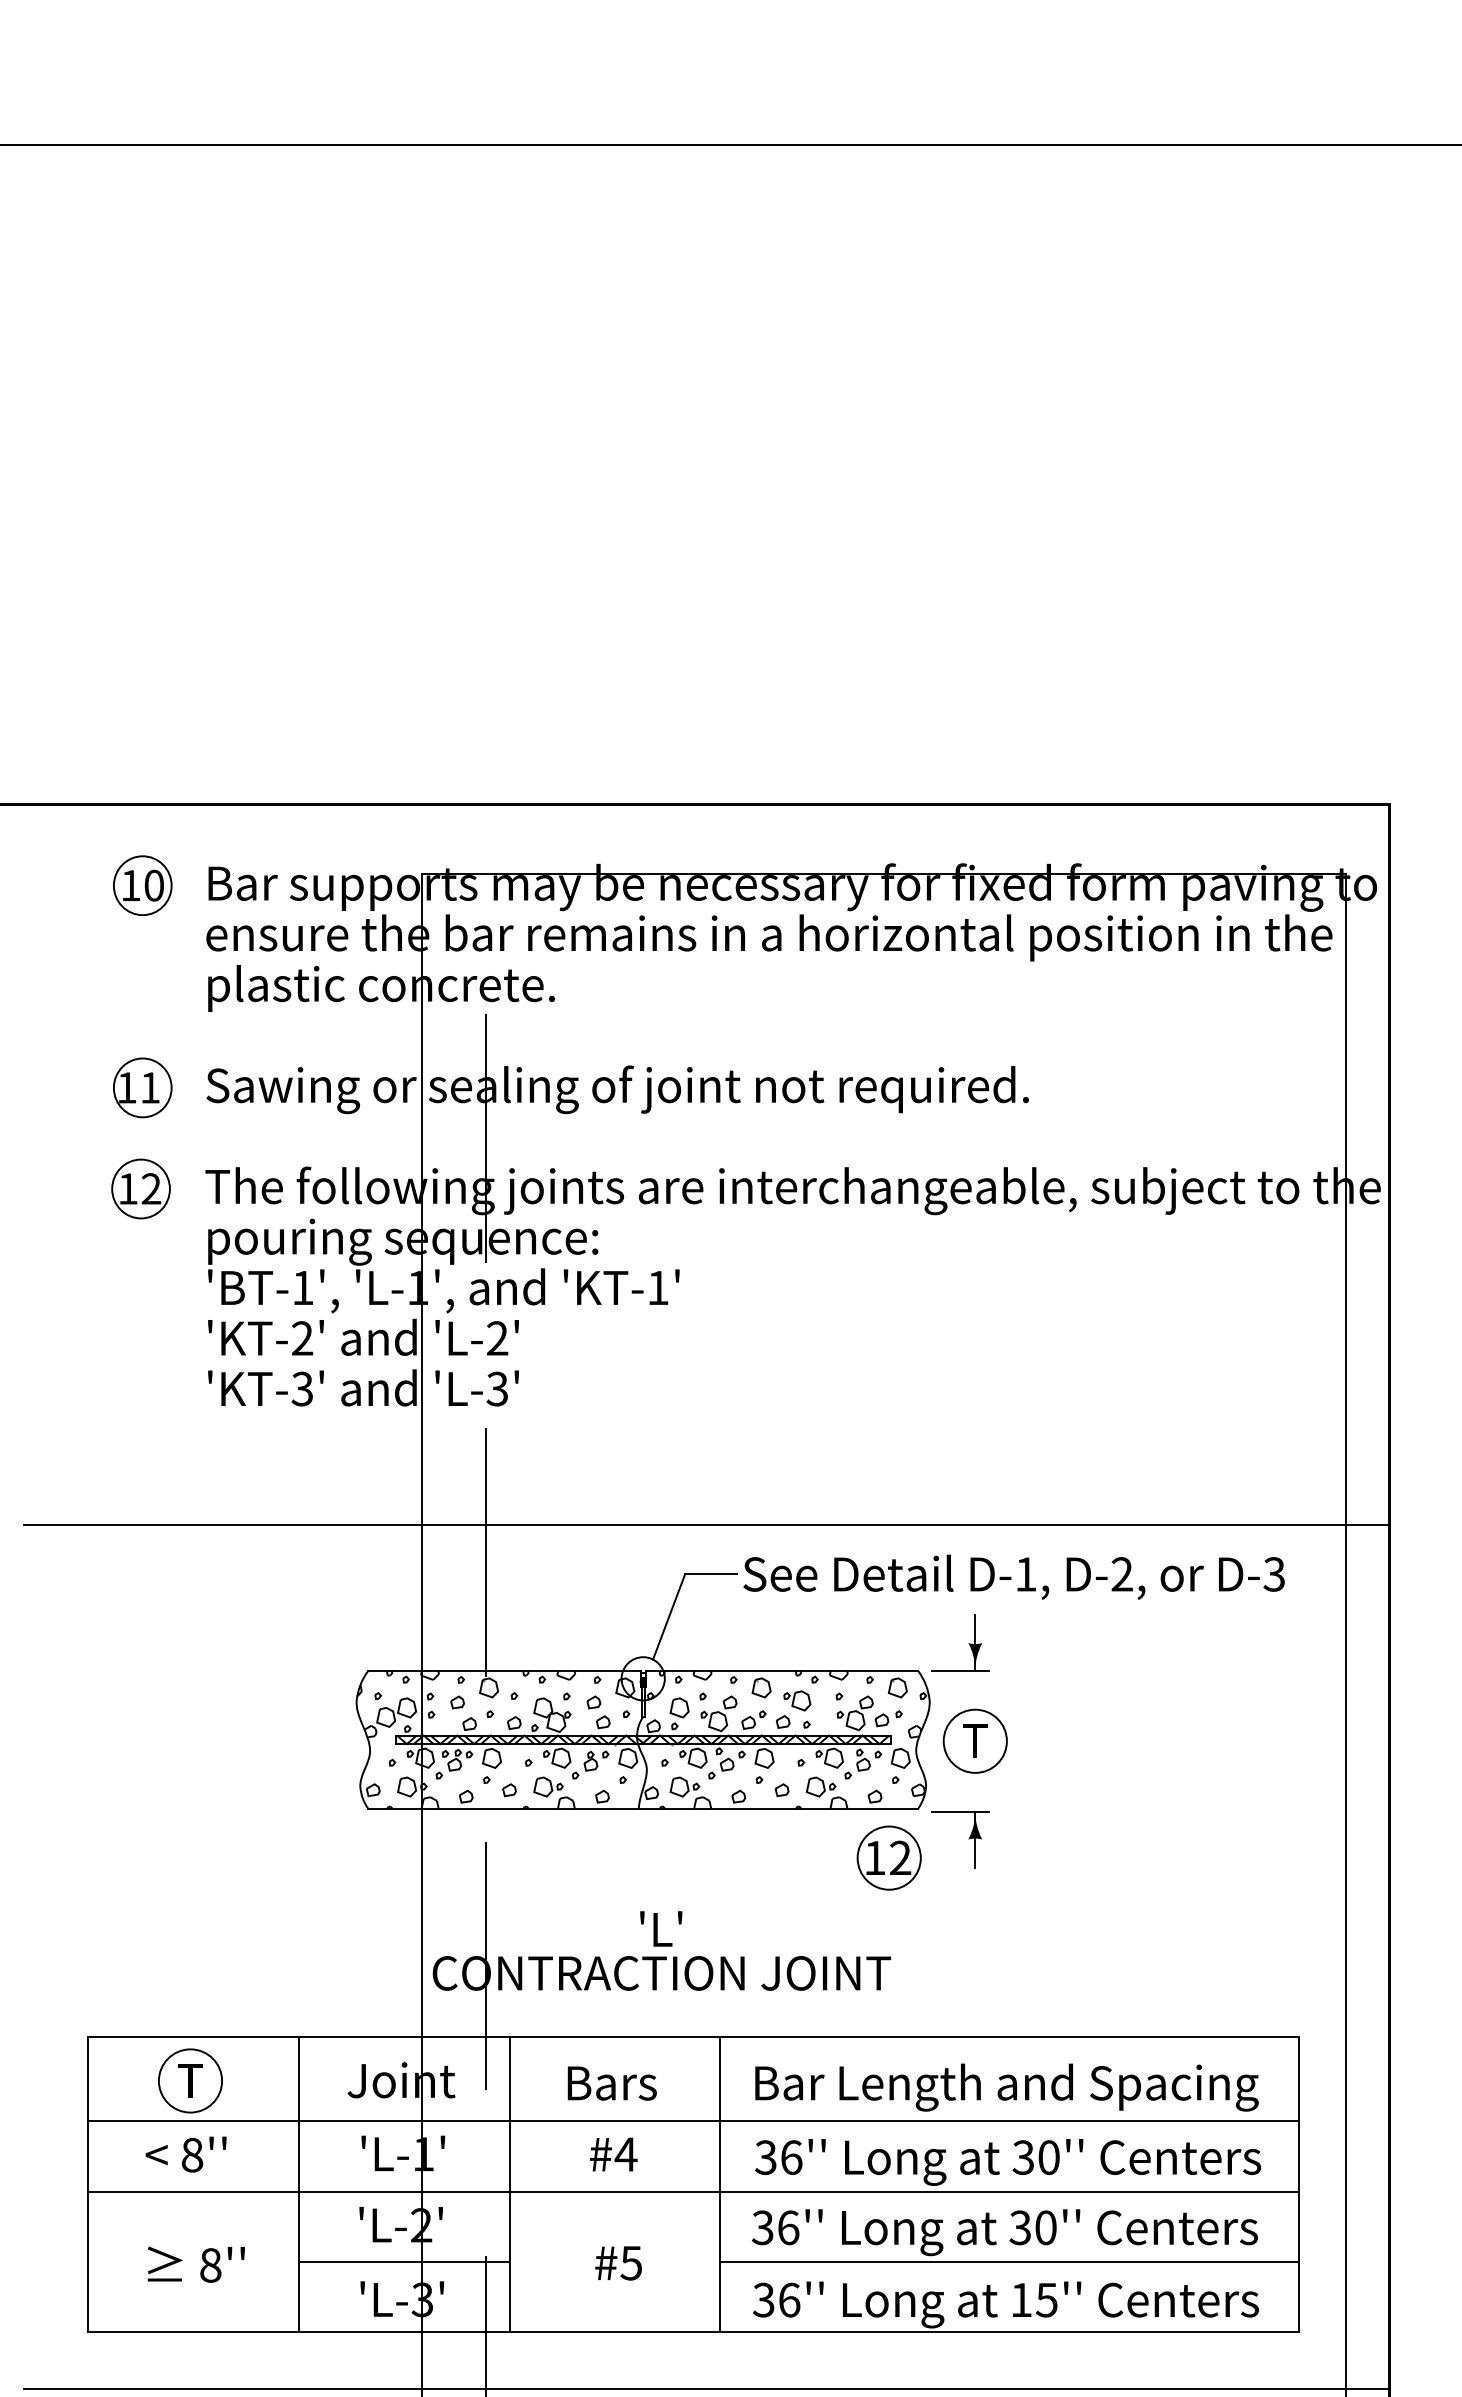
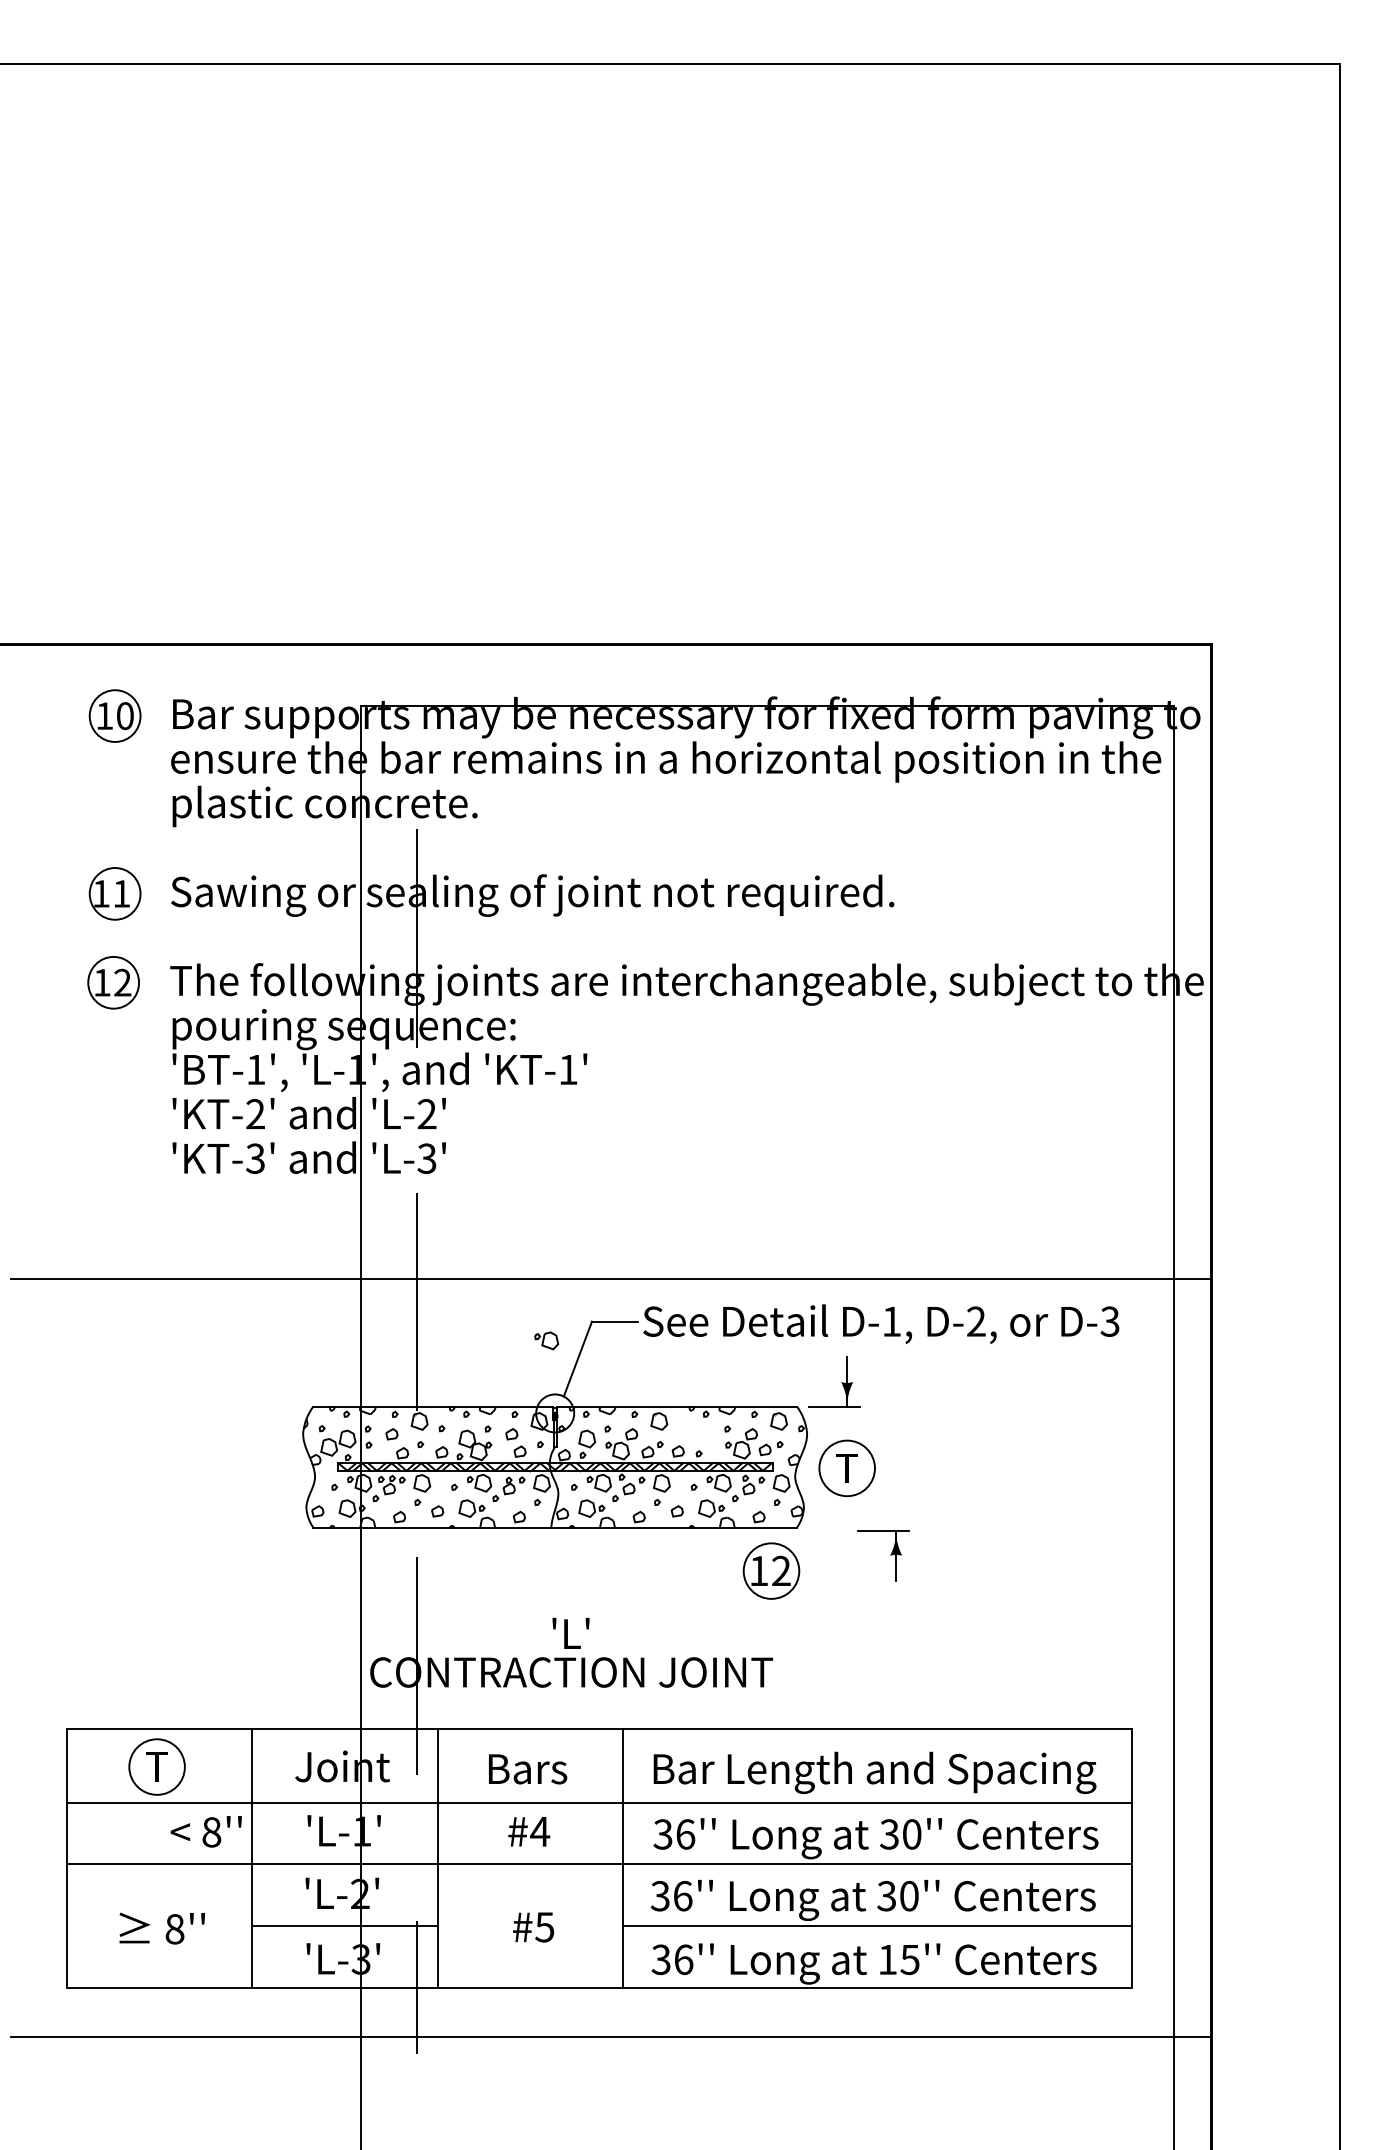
part: (797, 1700) -> (546, 1340), moved
part: (968, 1839) -> (890, 1555), moved
text: (185, 2154) -> (205, 1831), moved

